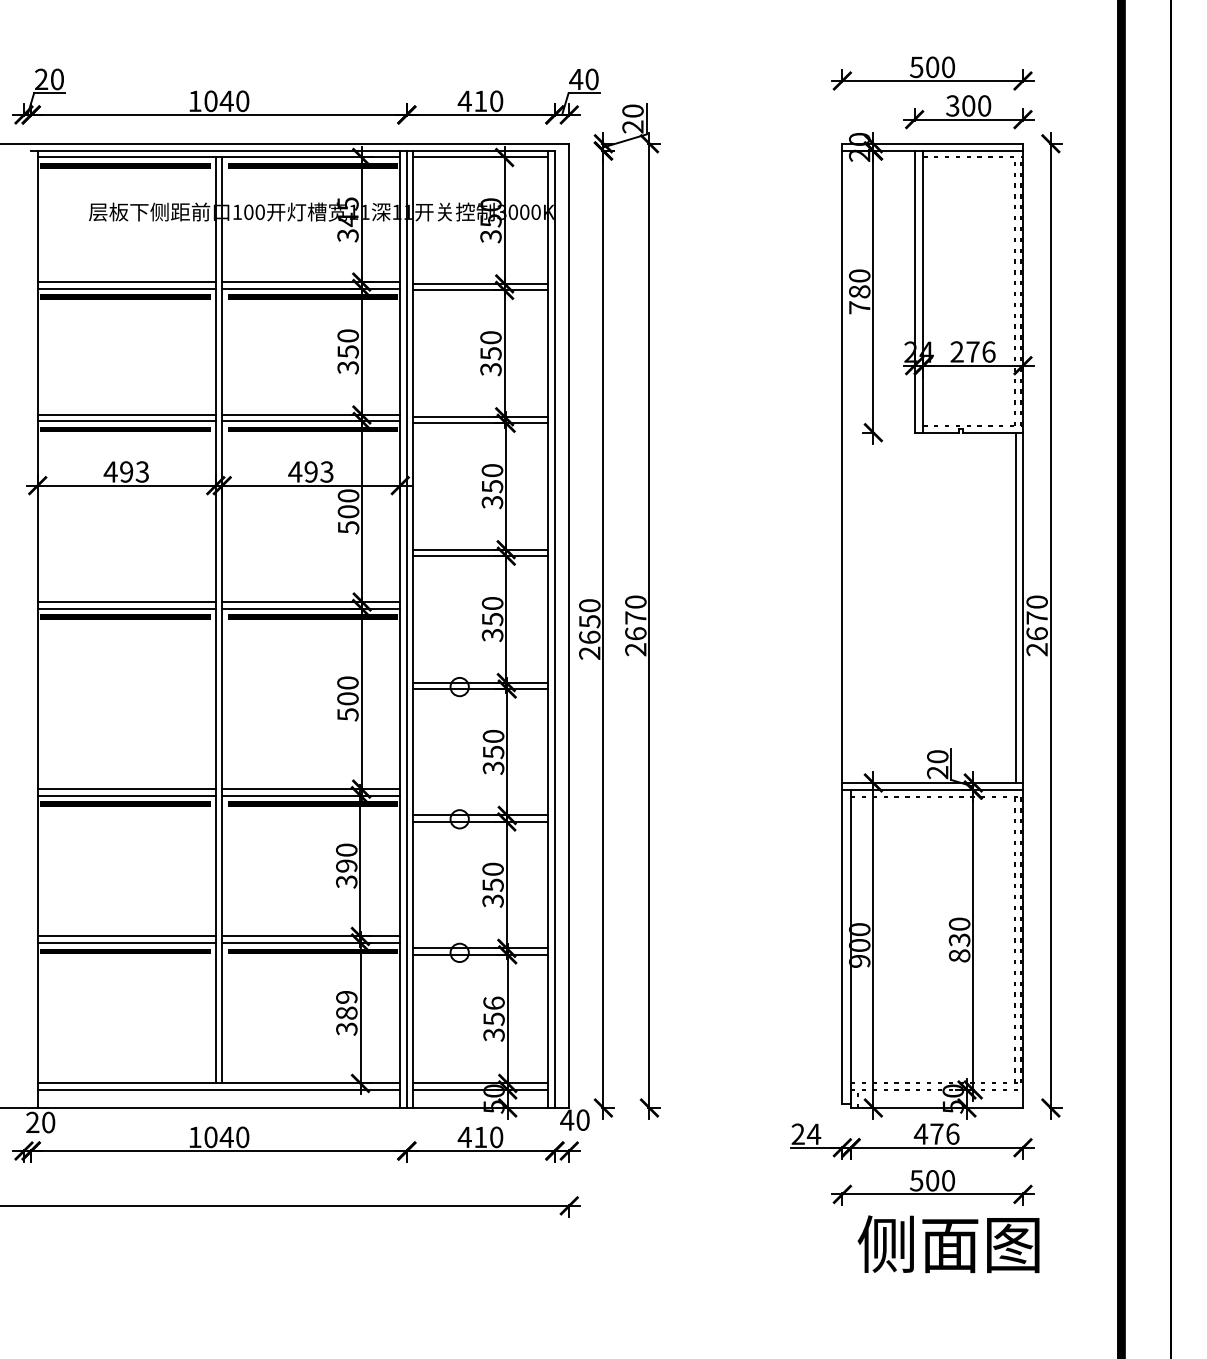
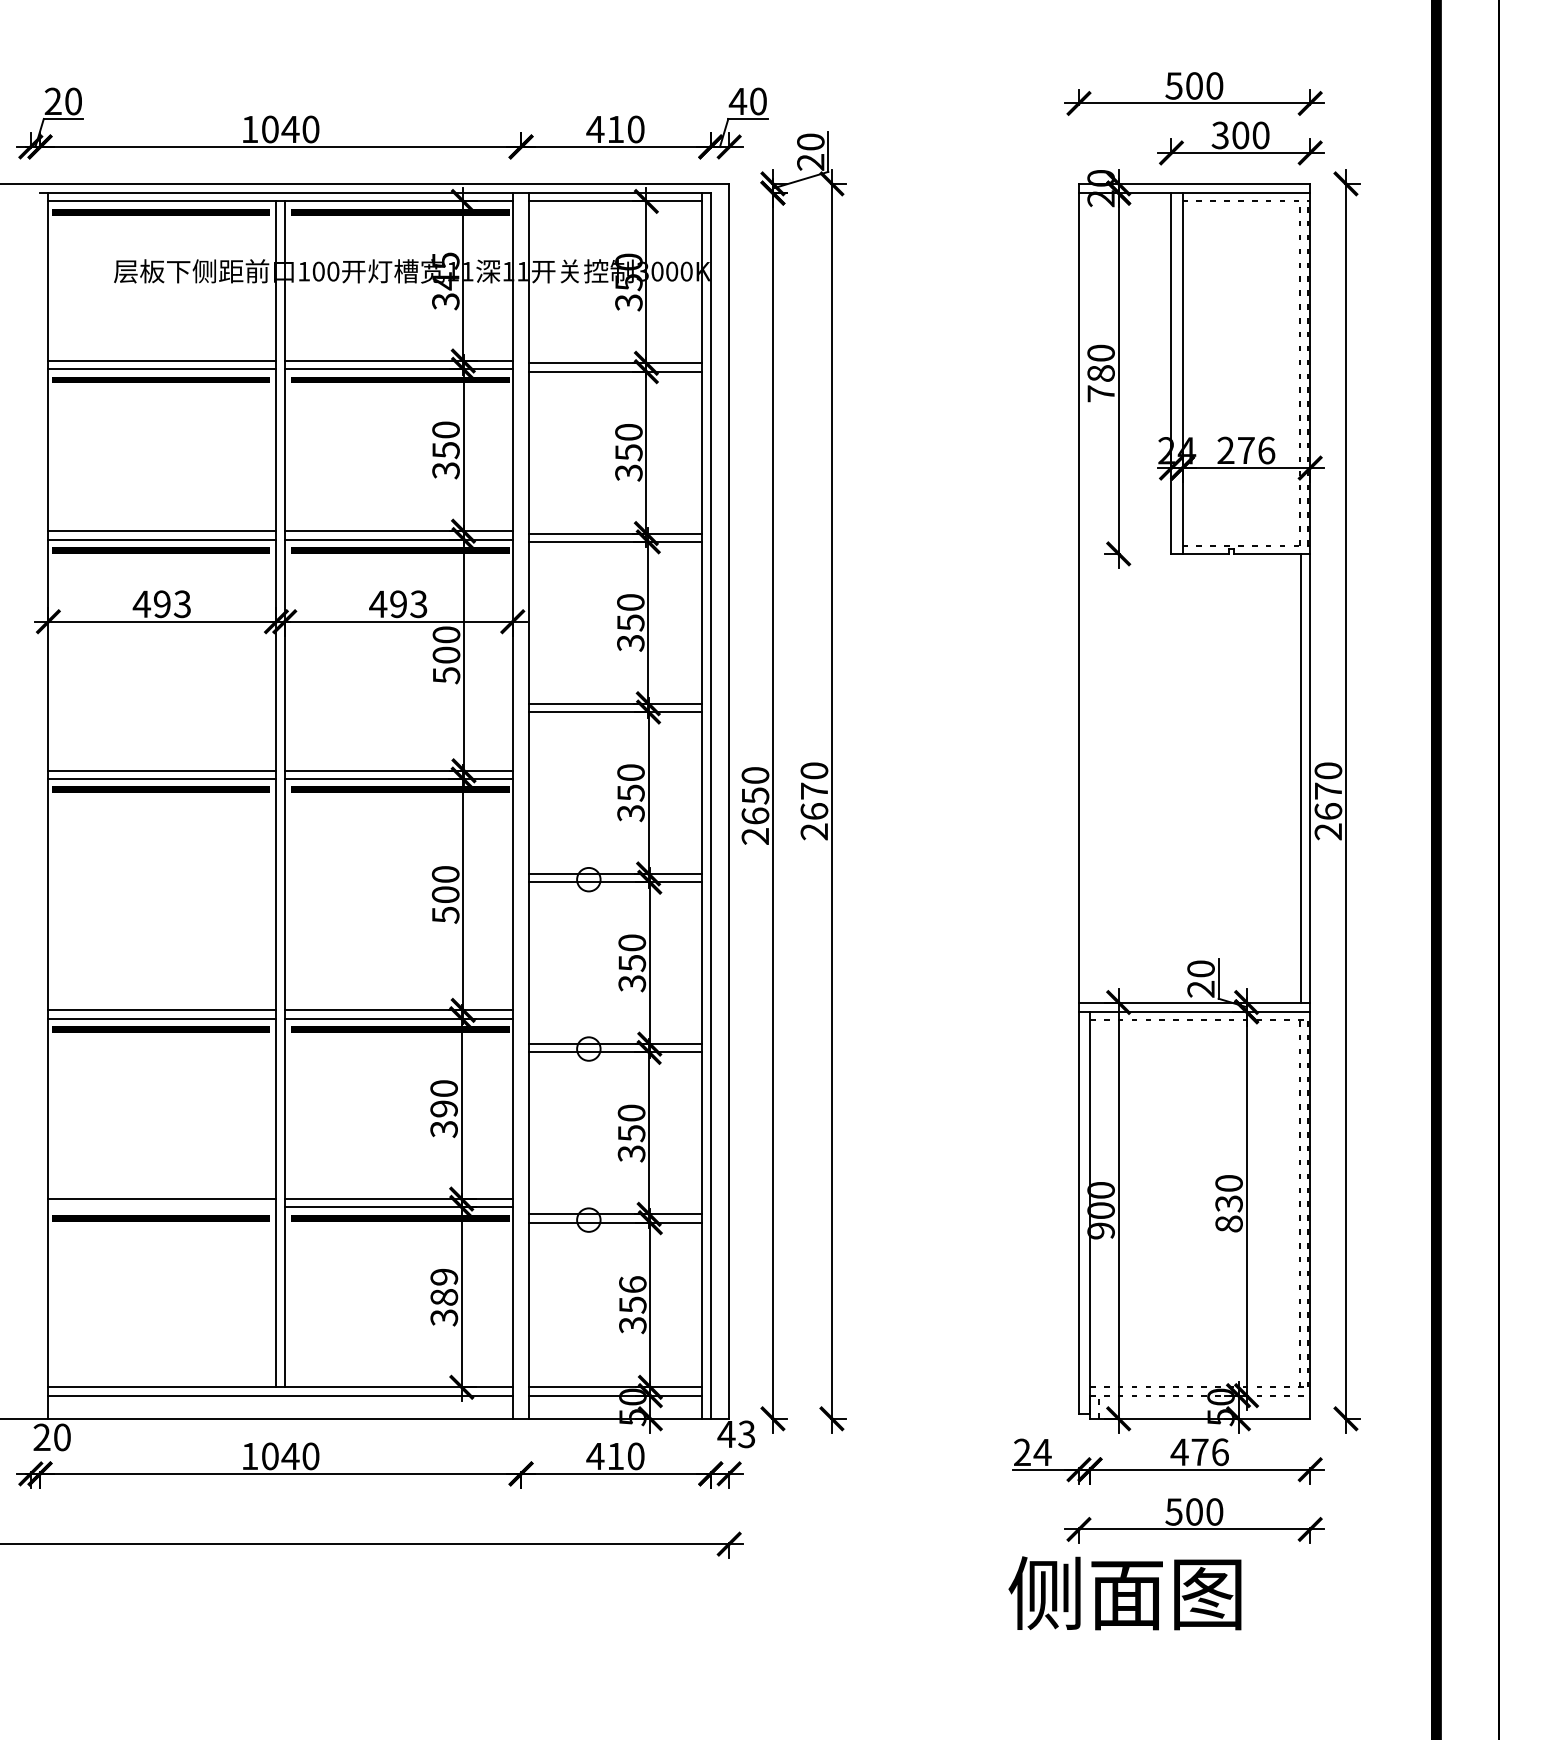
line: (407, 629) -> (521, 805), removed
line: (126, 943) -> (162, 1207), removed
text: (582, 1120) -> (746, 1434), 40 -> 43
text: (948, 1244) -> (1124, 1593), moved

